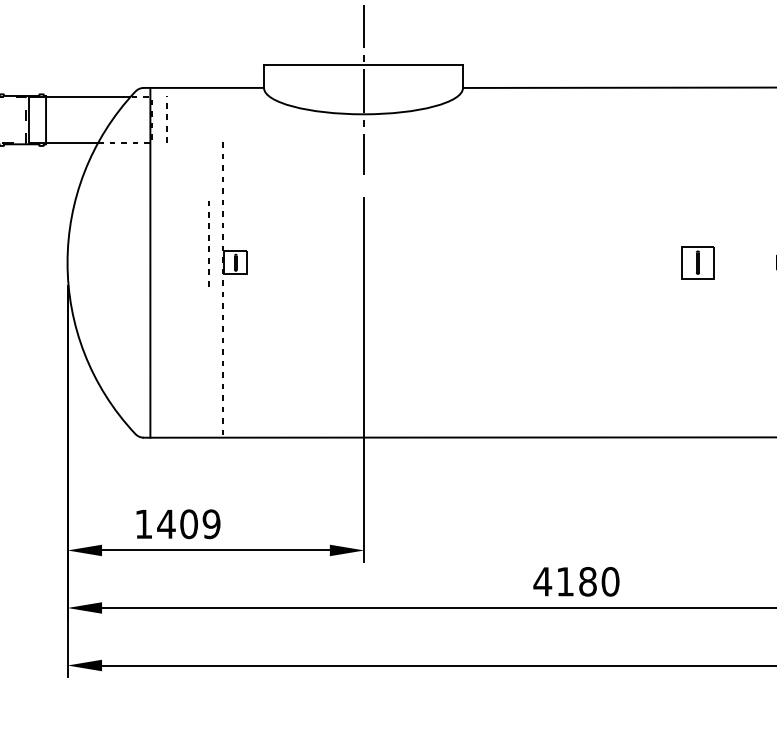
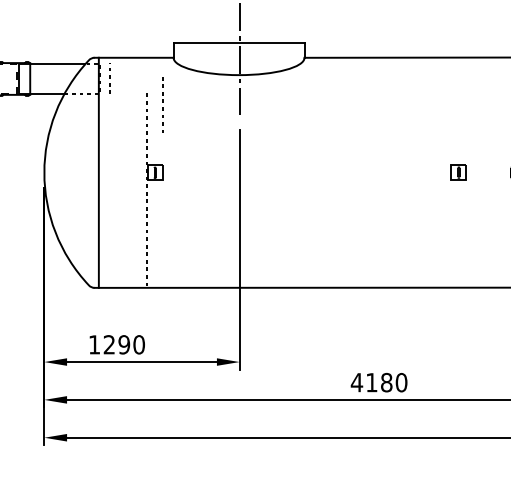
line: (209, 239) -> (162, 102), moved
part: (697, 262) -> (458, 172), size x0.71
text: (187, 523) -> (123, 344), 1409 -> 1290

